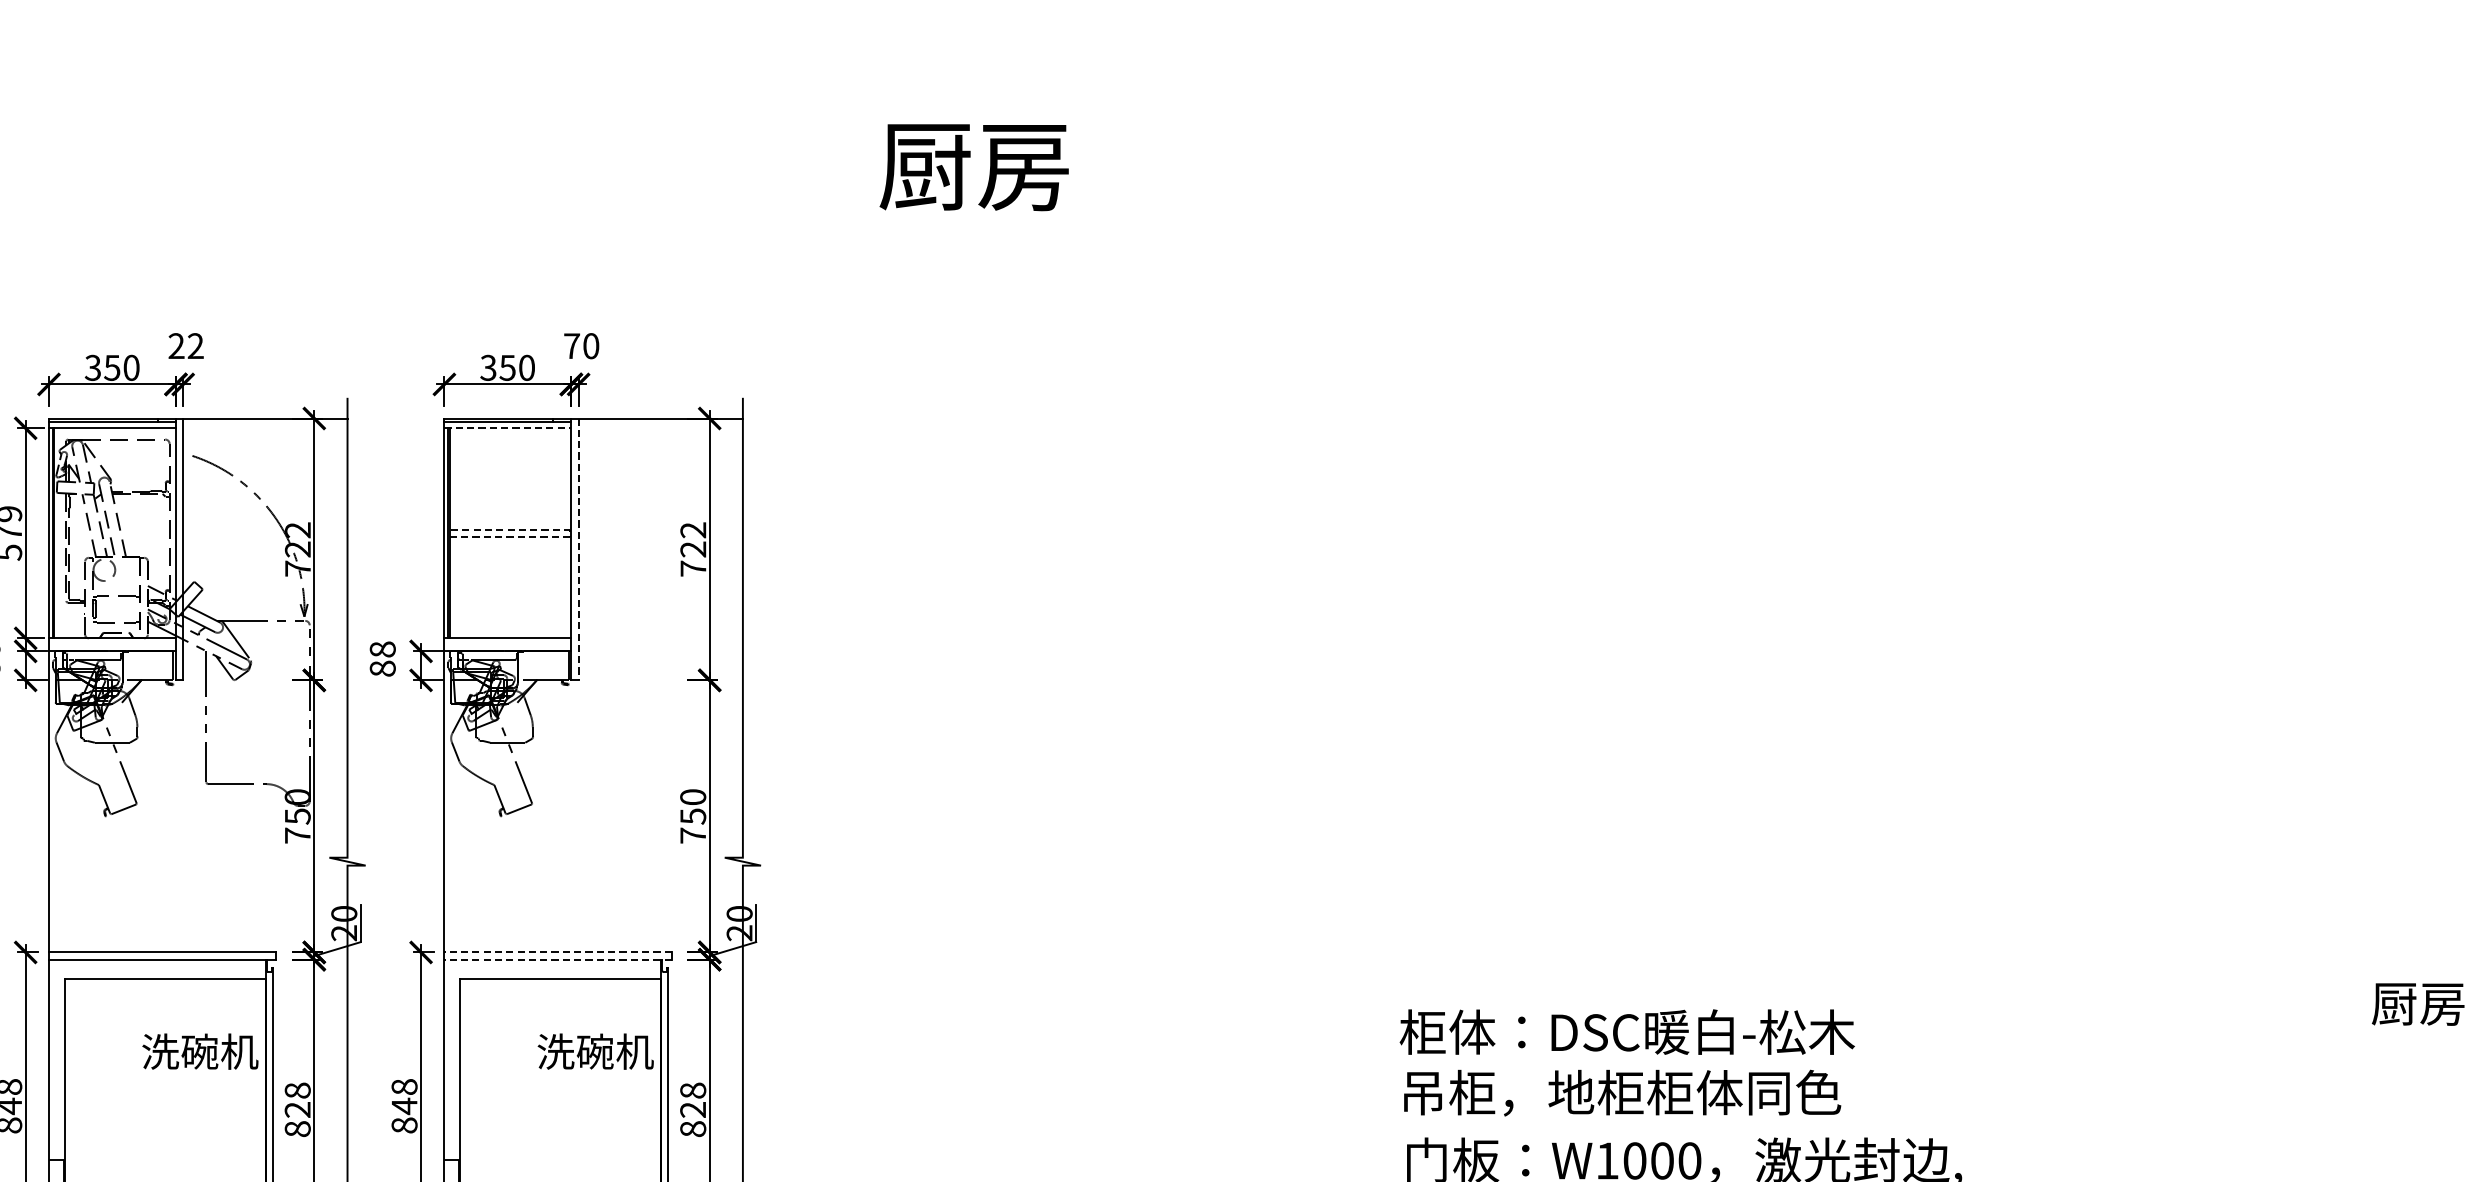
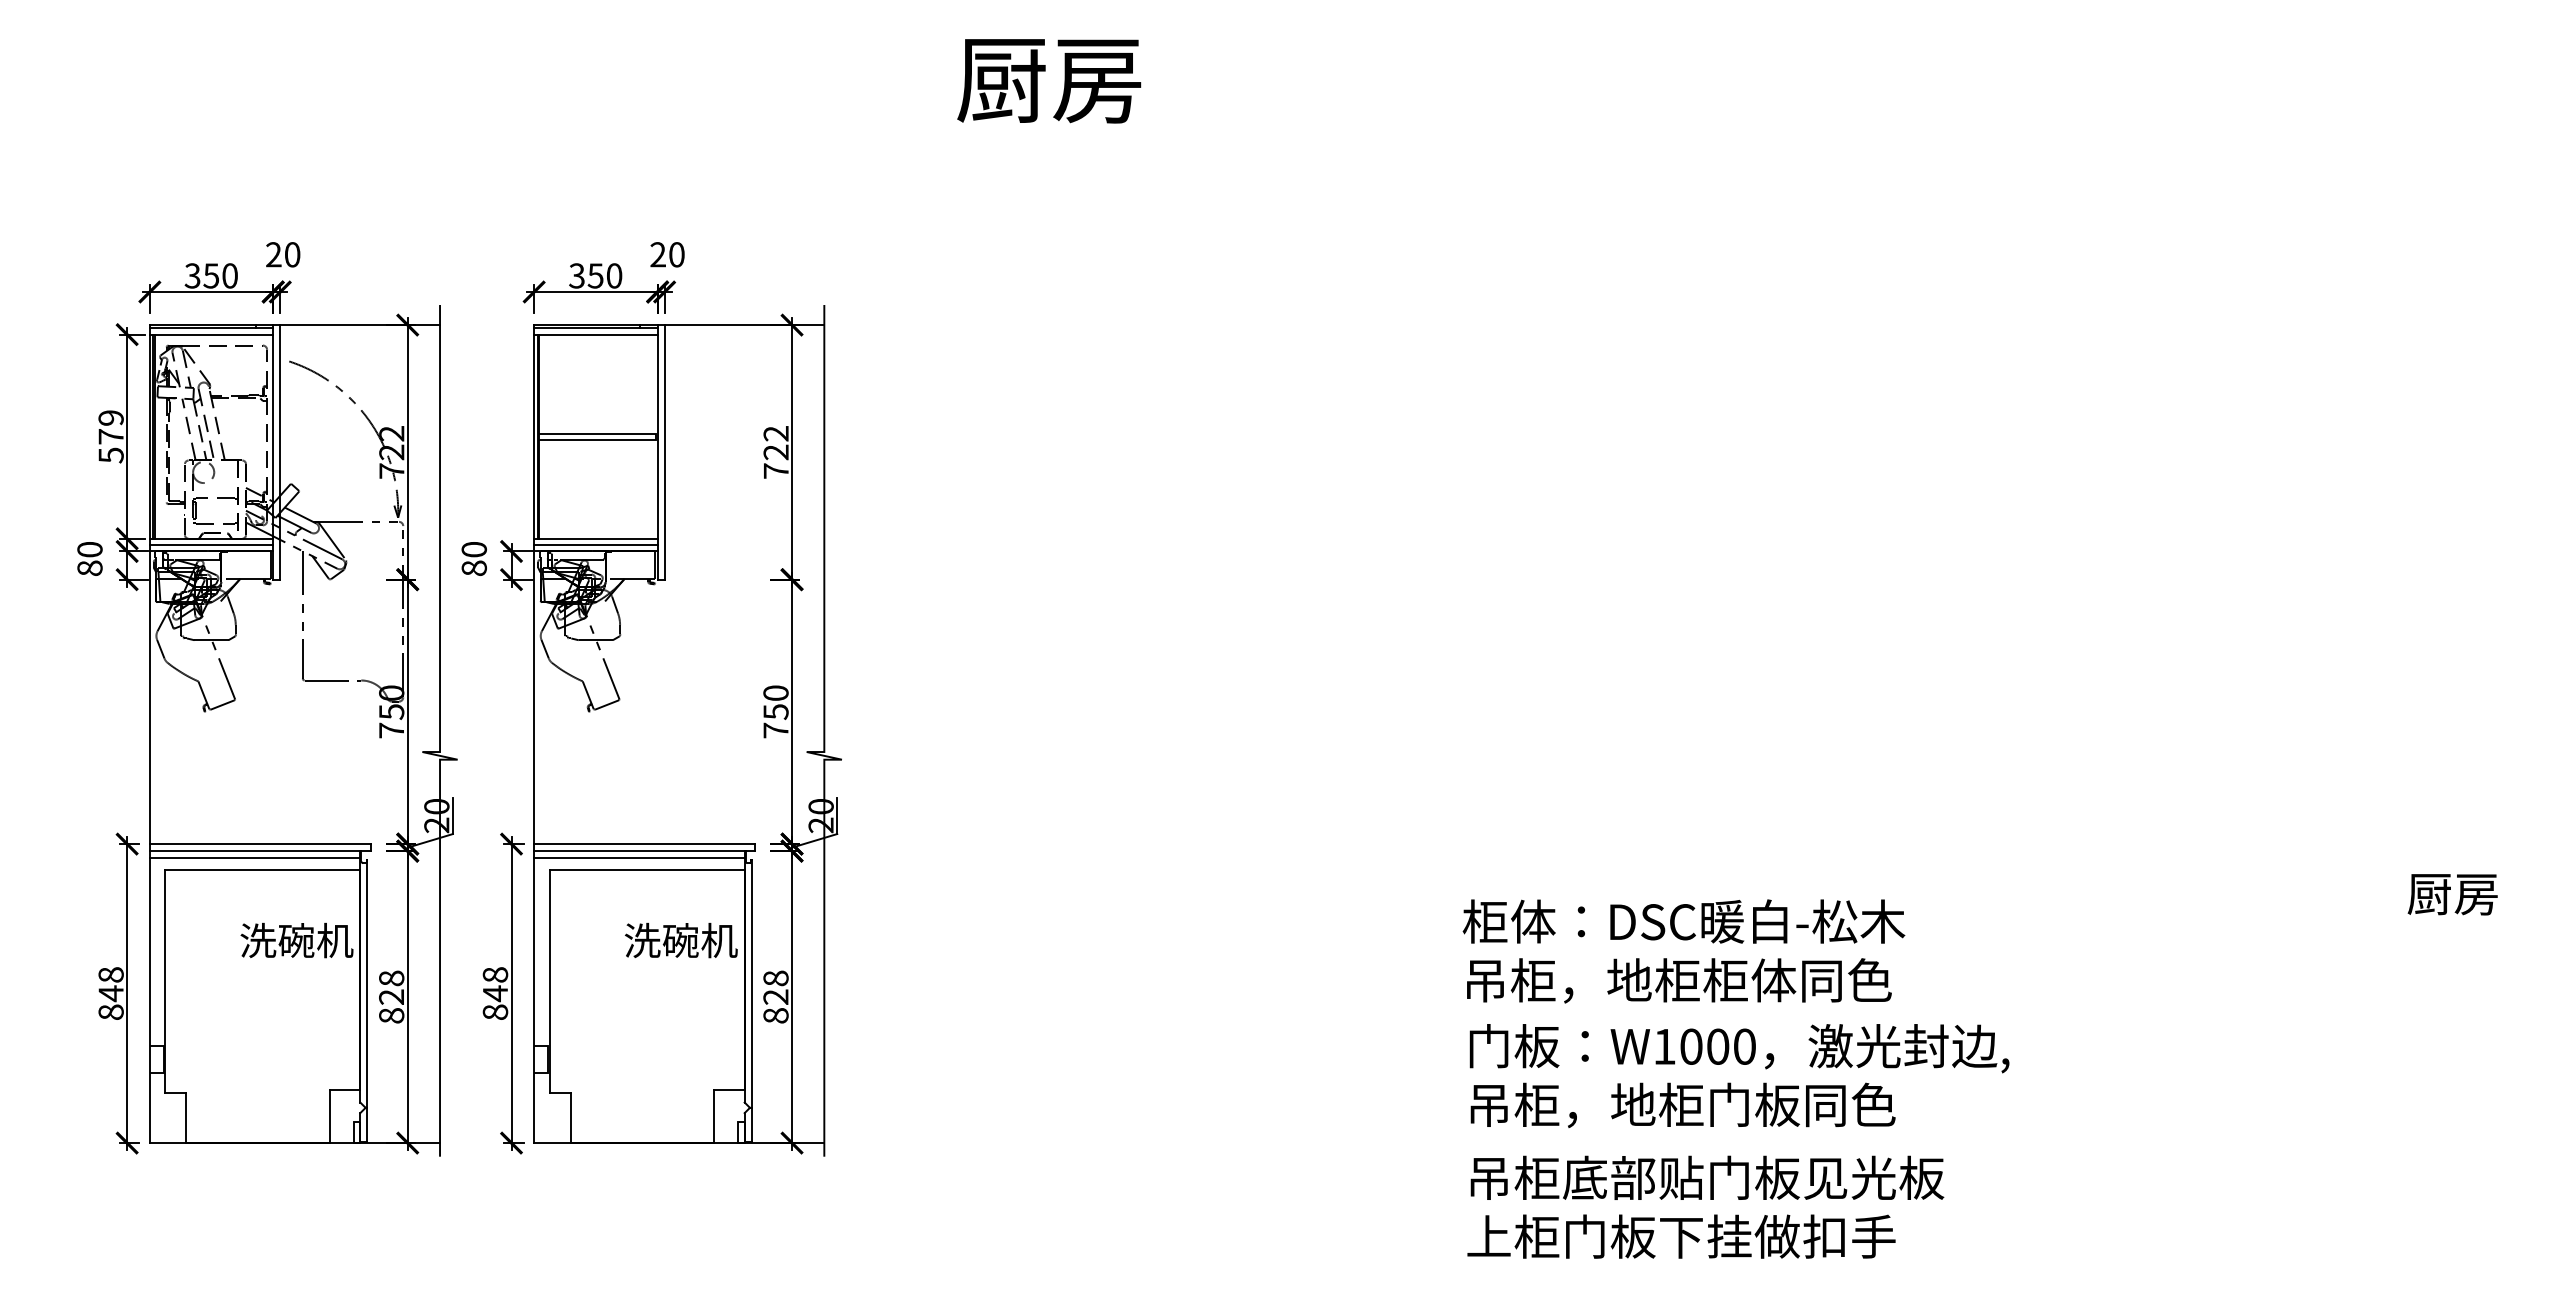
text: (195, 345) -> (292, 254), 22 -> 20
text: (572, 345) -> (658, 254), 70 -> 20
line: (507, 428) -> (595, 334), dashed -> solid
line: (569, 533) -> (655, 436), dashed -> solid
line: (578, 549) -> (664, 452), dashed -> solid
line: (112, 645) -> (211, 545), added
line: (507, 645) -> (595, 545), added
text: (383, 649) -> (474, 549), 88 -> 80
line: (557, 952) -> (644, 844), dashed -> solid
line: (557, 960) -> (644, 851), dashed -> solid
line: (156, 966) -> (254, 857), added
line: (552, 966) -> (639, 857), added

